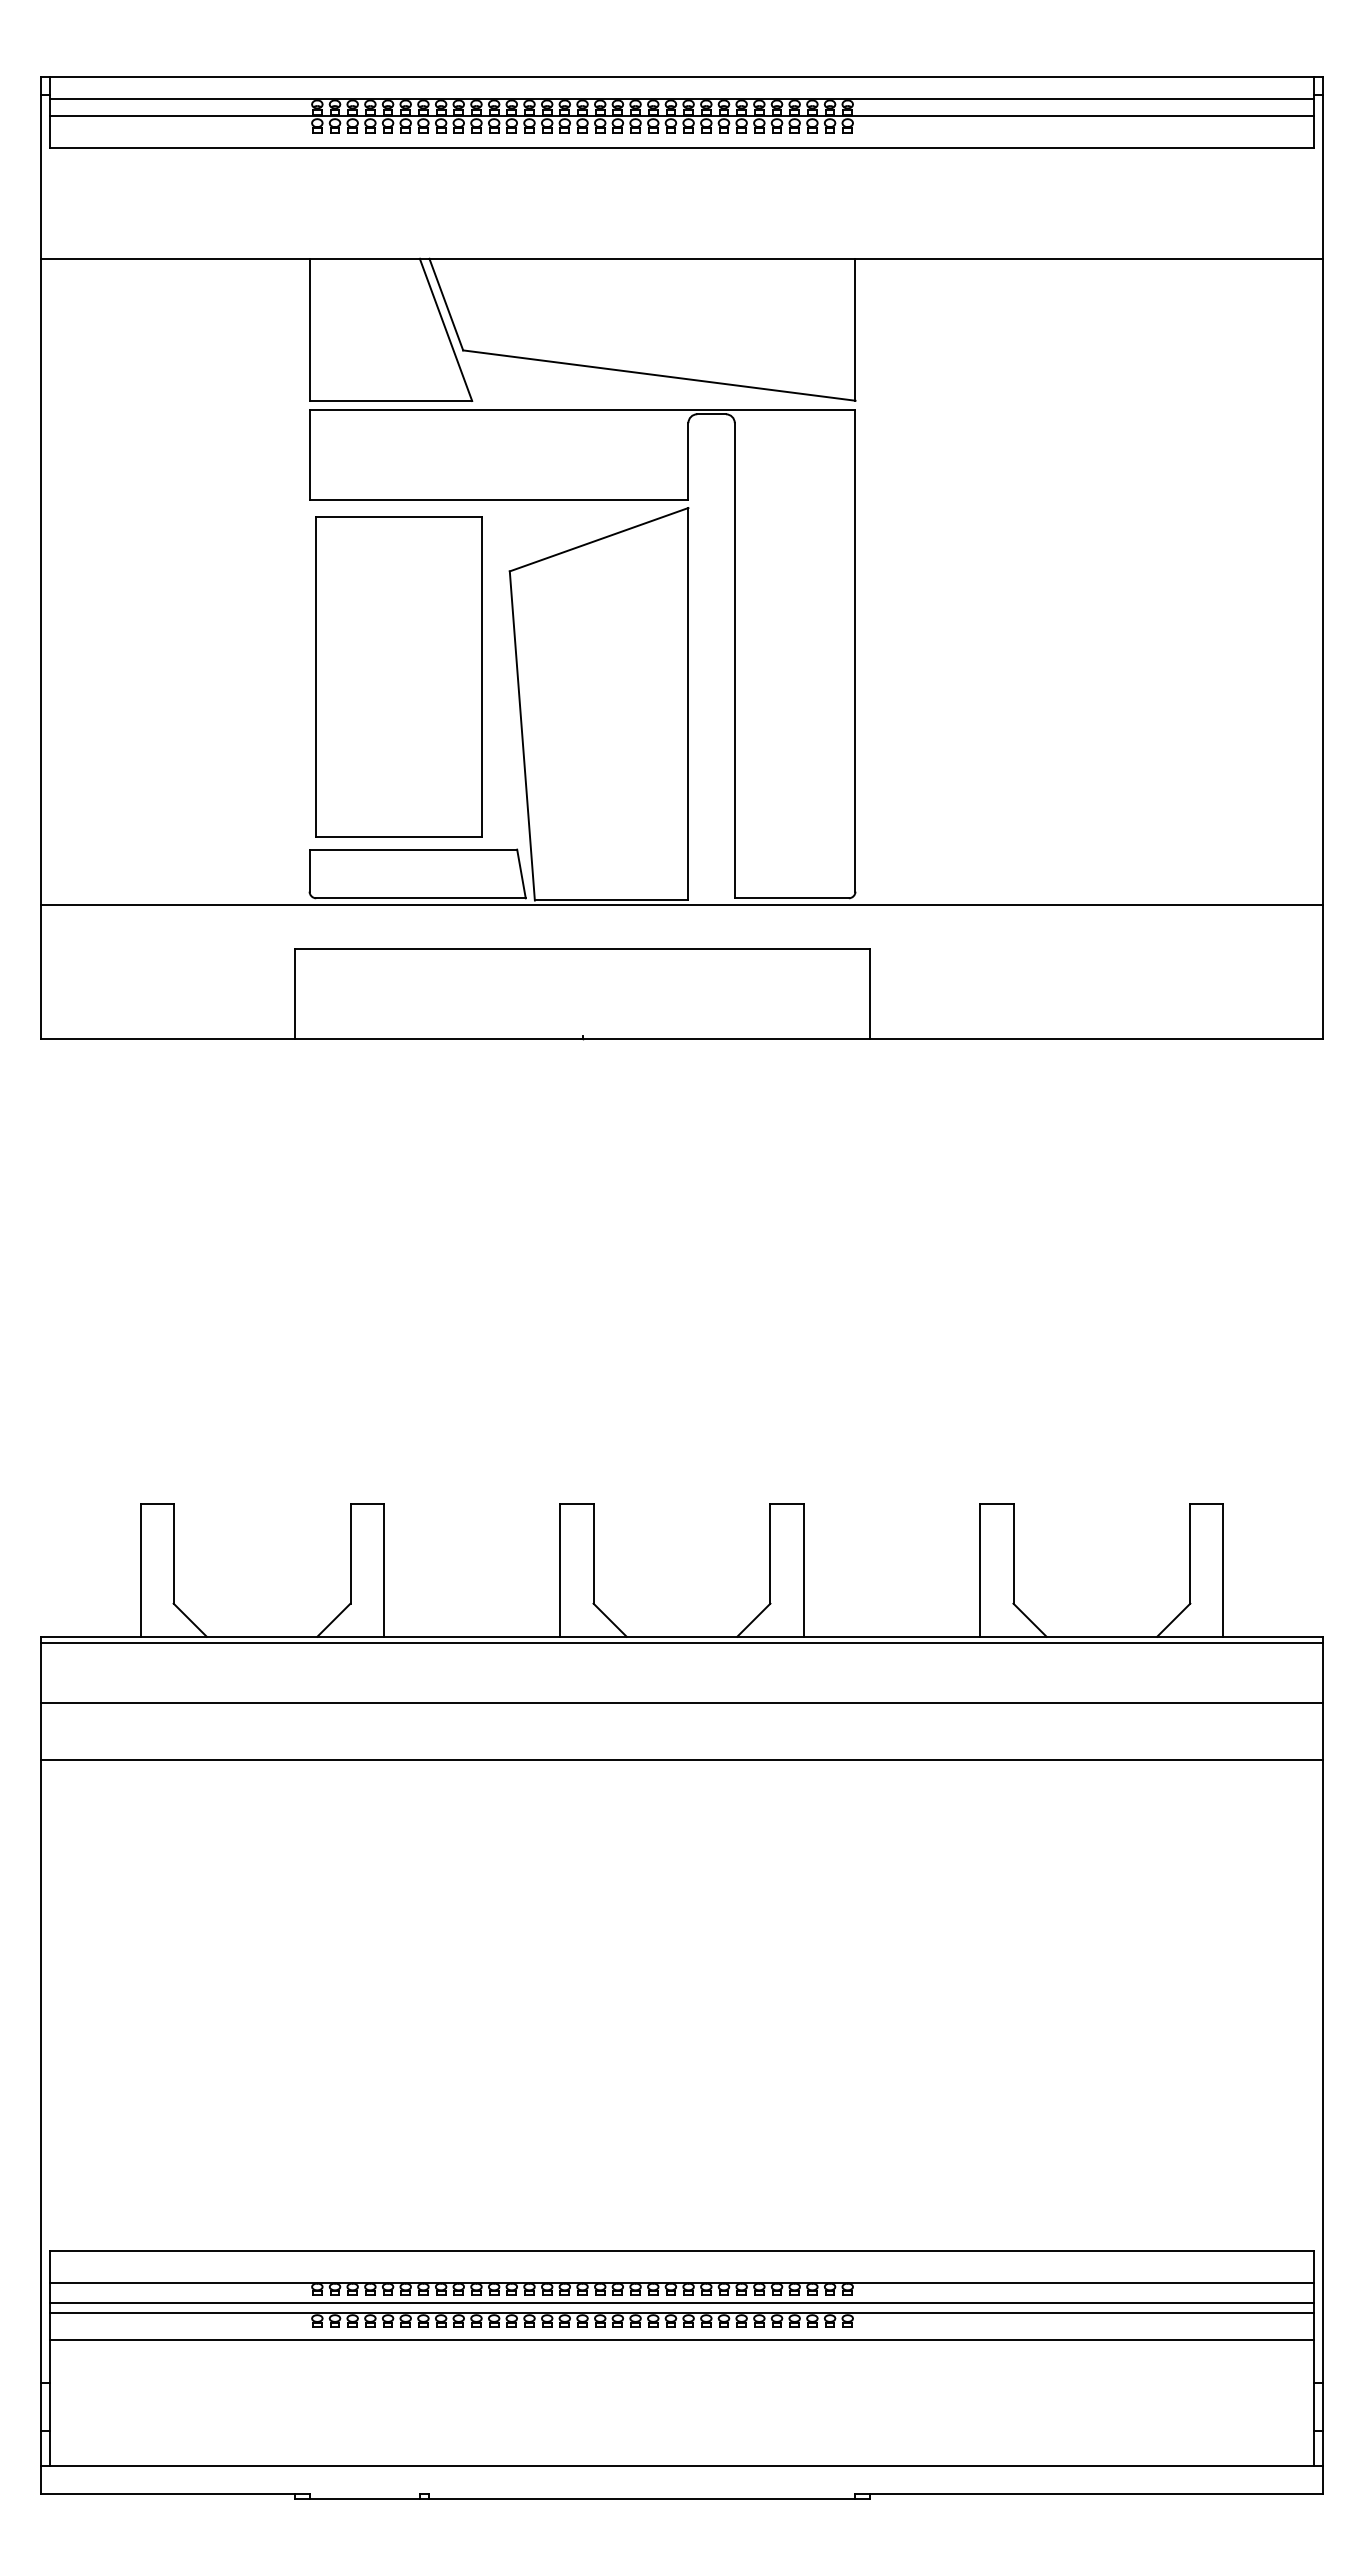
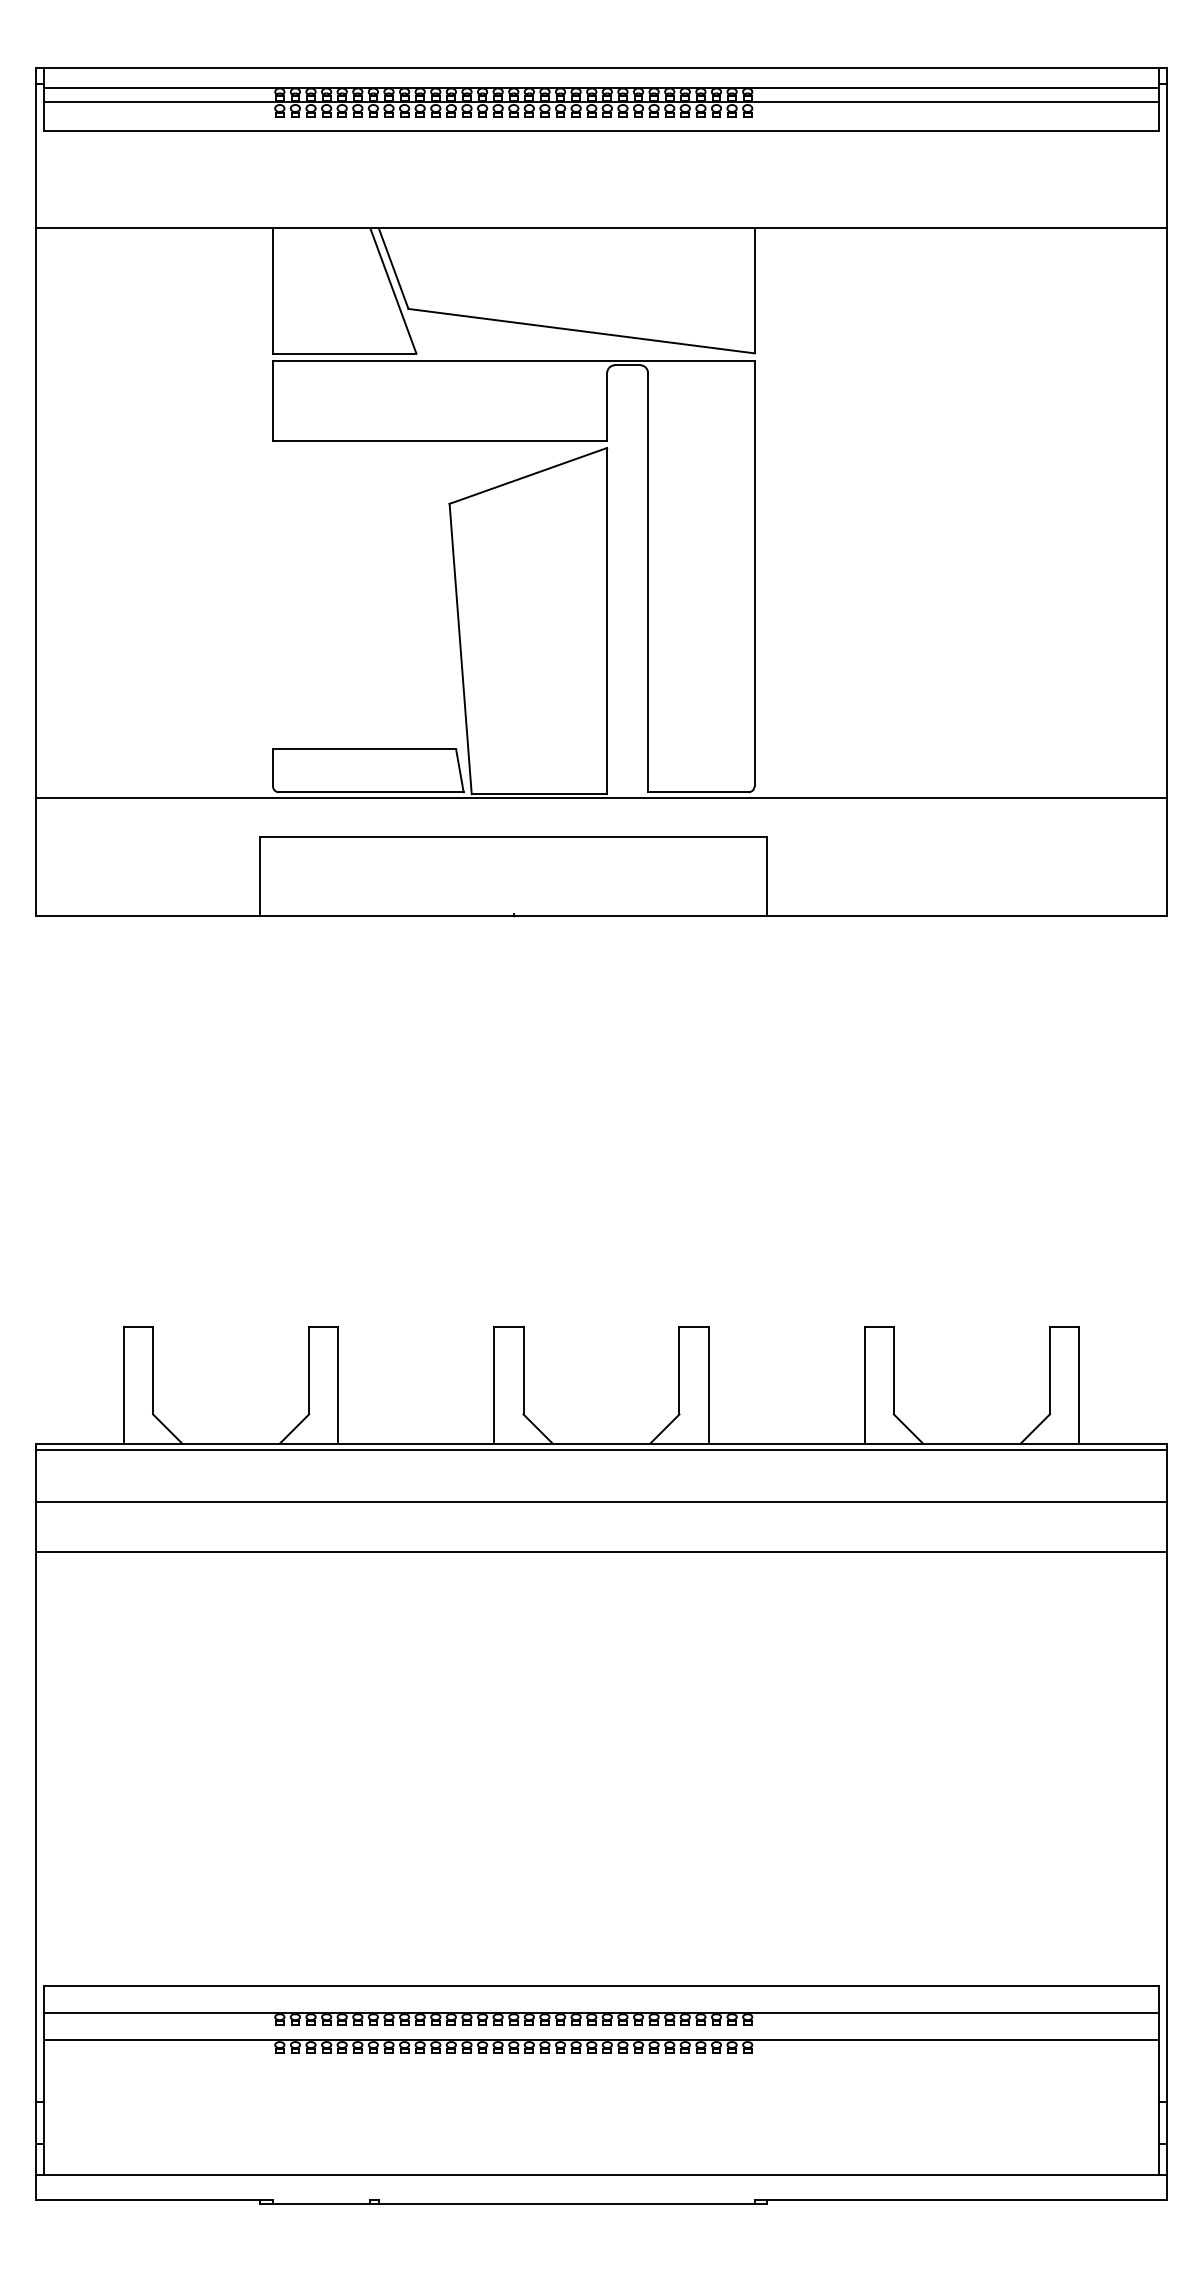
part: (398, 676) -> (351, 596), removed
line: (681, 2303) -> (601, 2031), removed
line: (681, 2339) -> (601, 2063), removed

